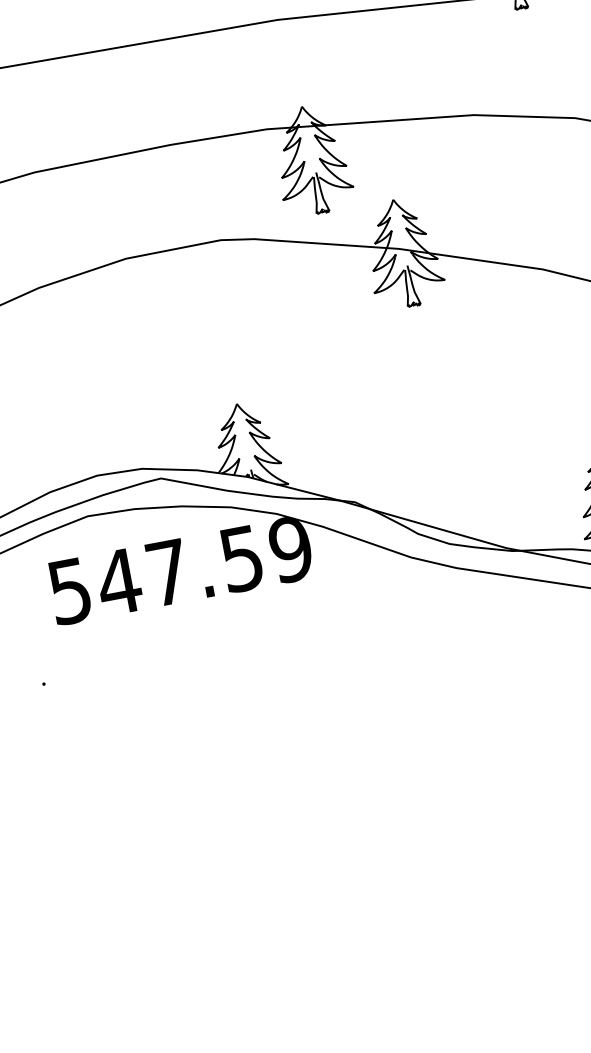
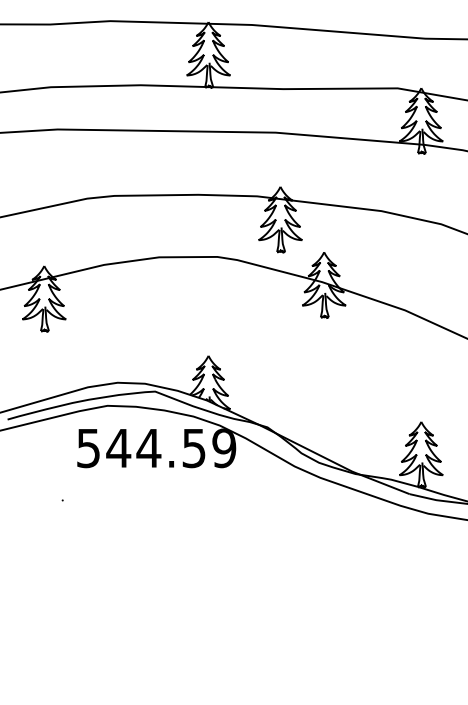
text: (167, 573) -> (148, 448), 547.59 -> 544.59

